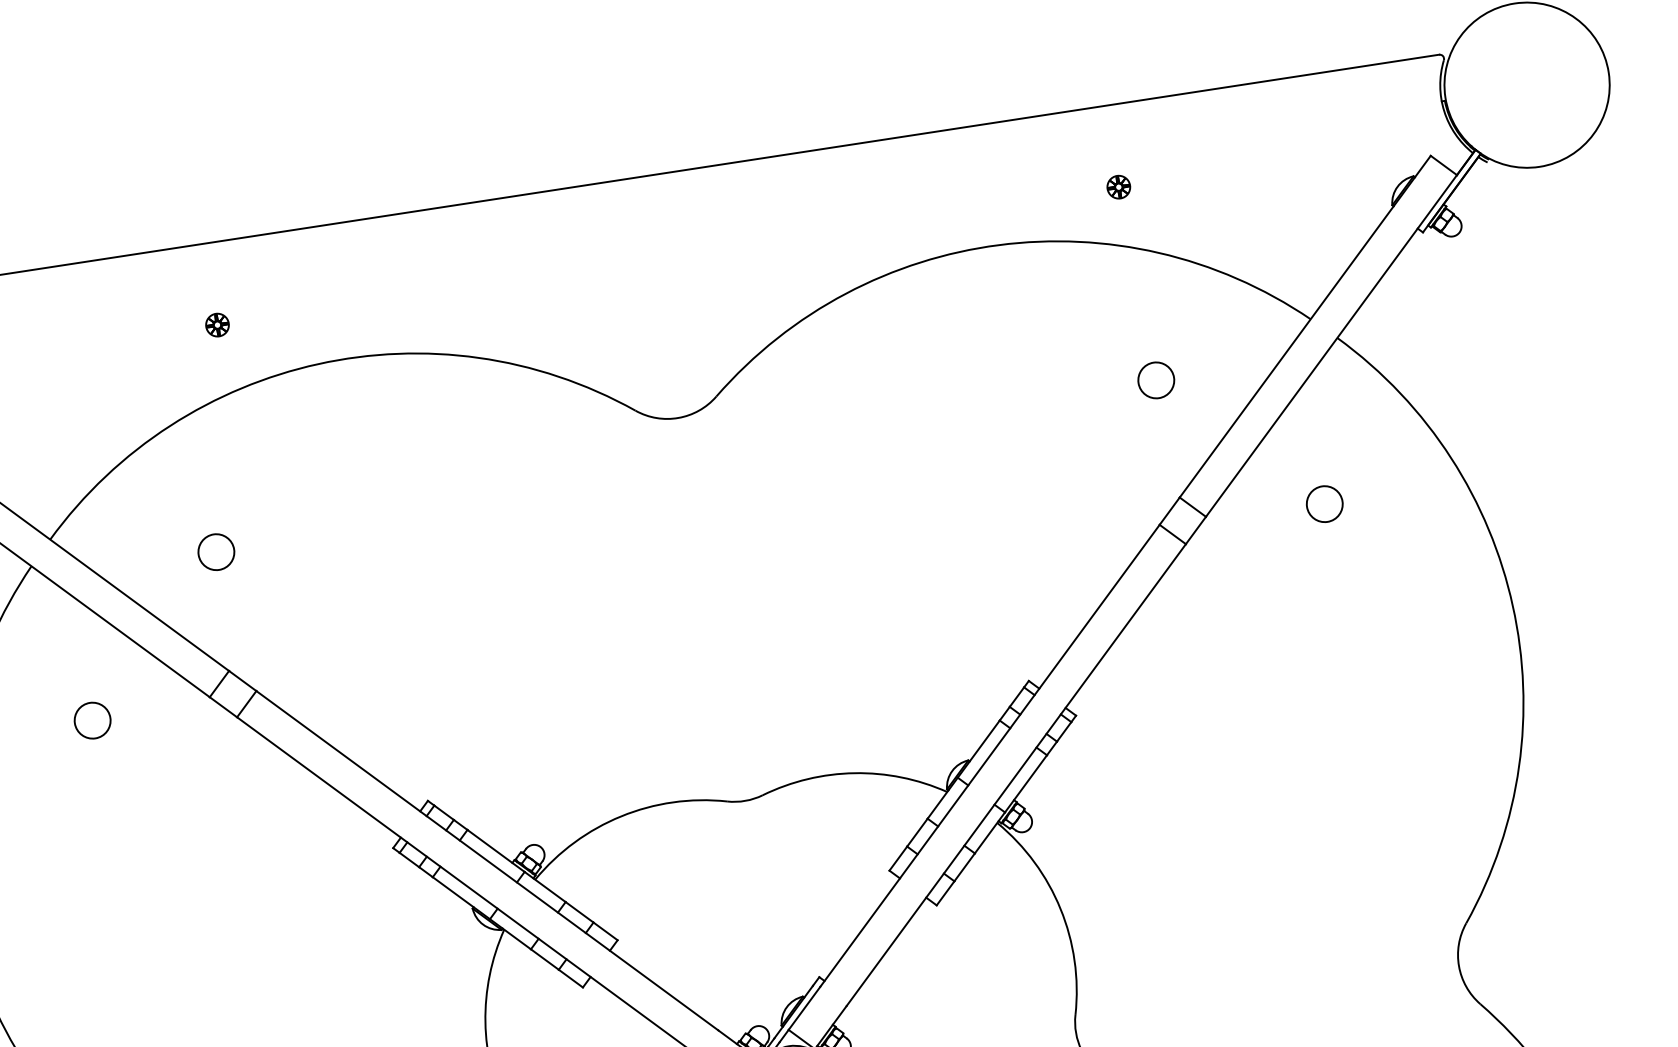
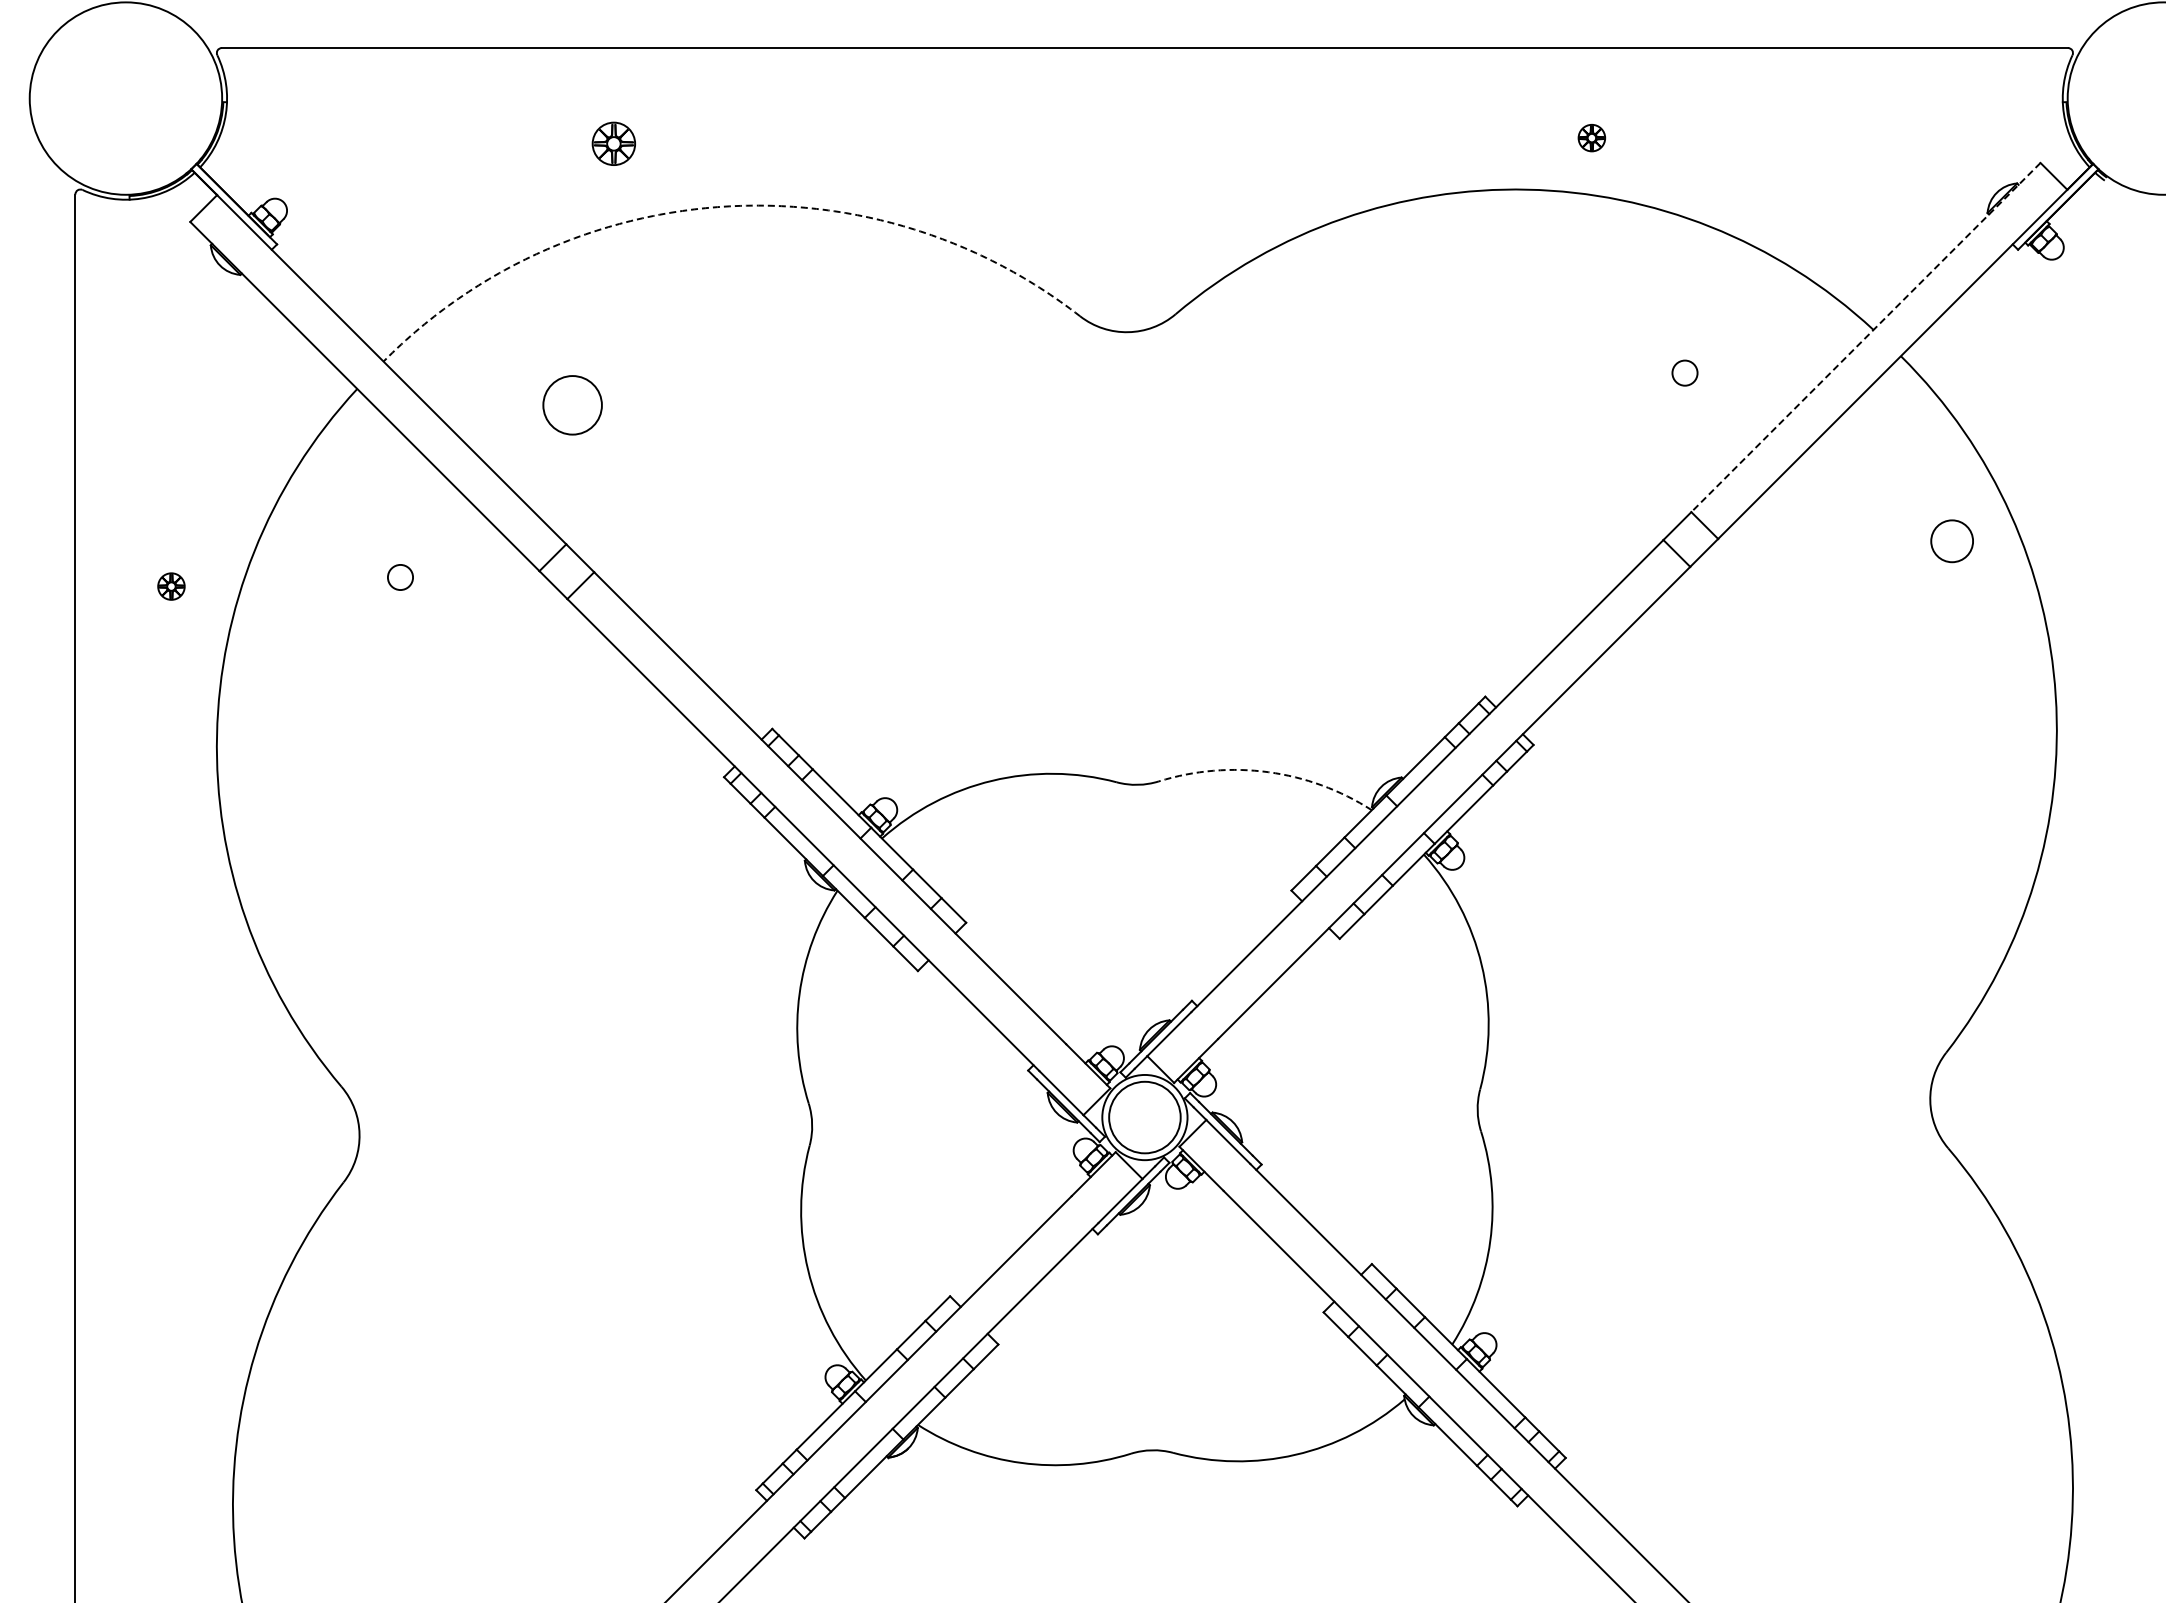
part: (1118, 187) -> (1591, 138), moved
part: (217, 325) -> (613, 144), size x1.6
line: (1304, 326) -> (1865, 337), solid -> dashed
arc: (318, 363) -> (723, 206), solid -> dashed
circle: (1155, 380) -> (1684, 373), size x0.6
circle: (1324, 504) -> (1951, 541), moved
circle: (216, 552) -> (572, 405), size x1.4
circle: (92, 720) -> (400, 577), size x0.6
arc: (854, 773) -> (1268, 772), solid -> dashed

